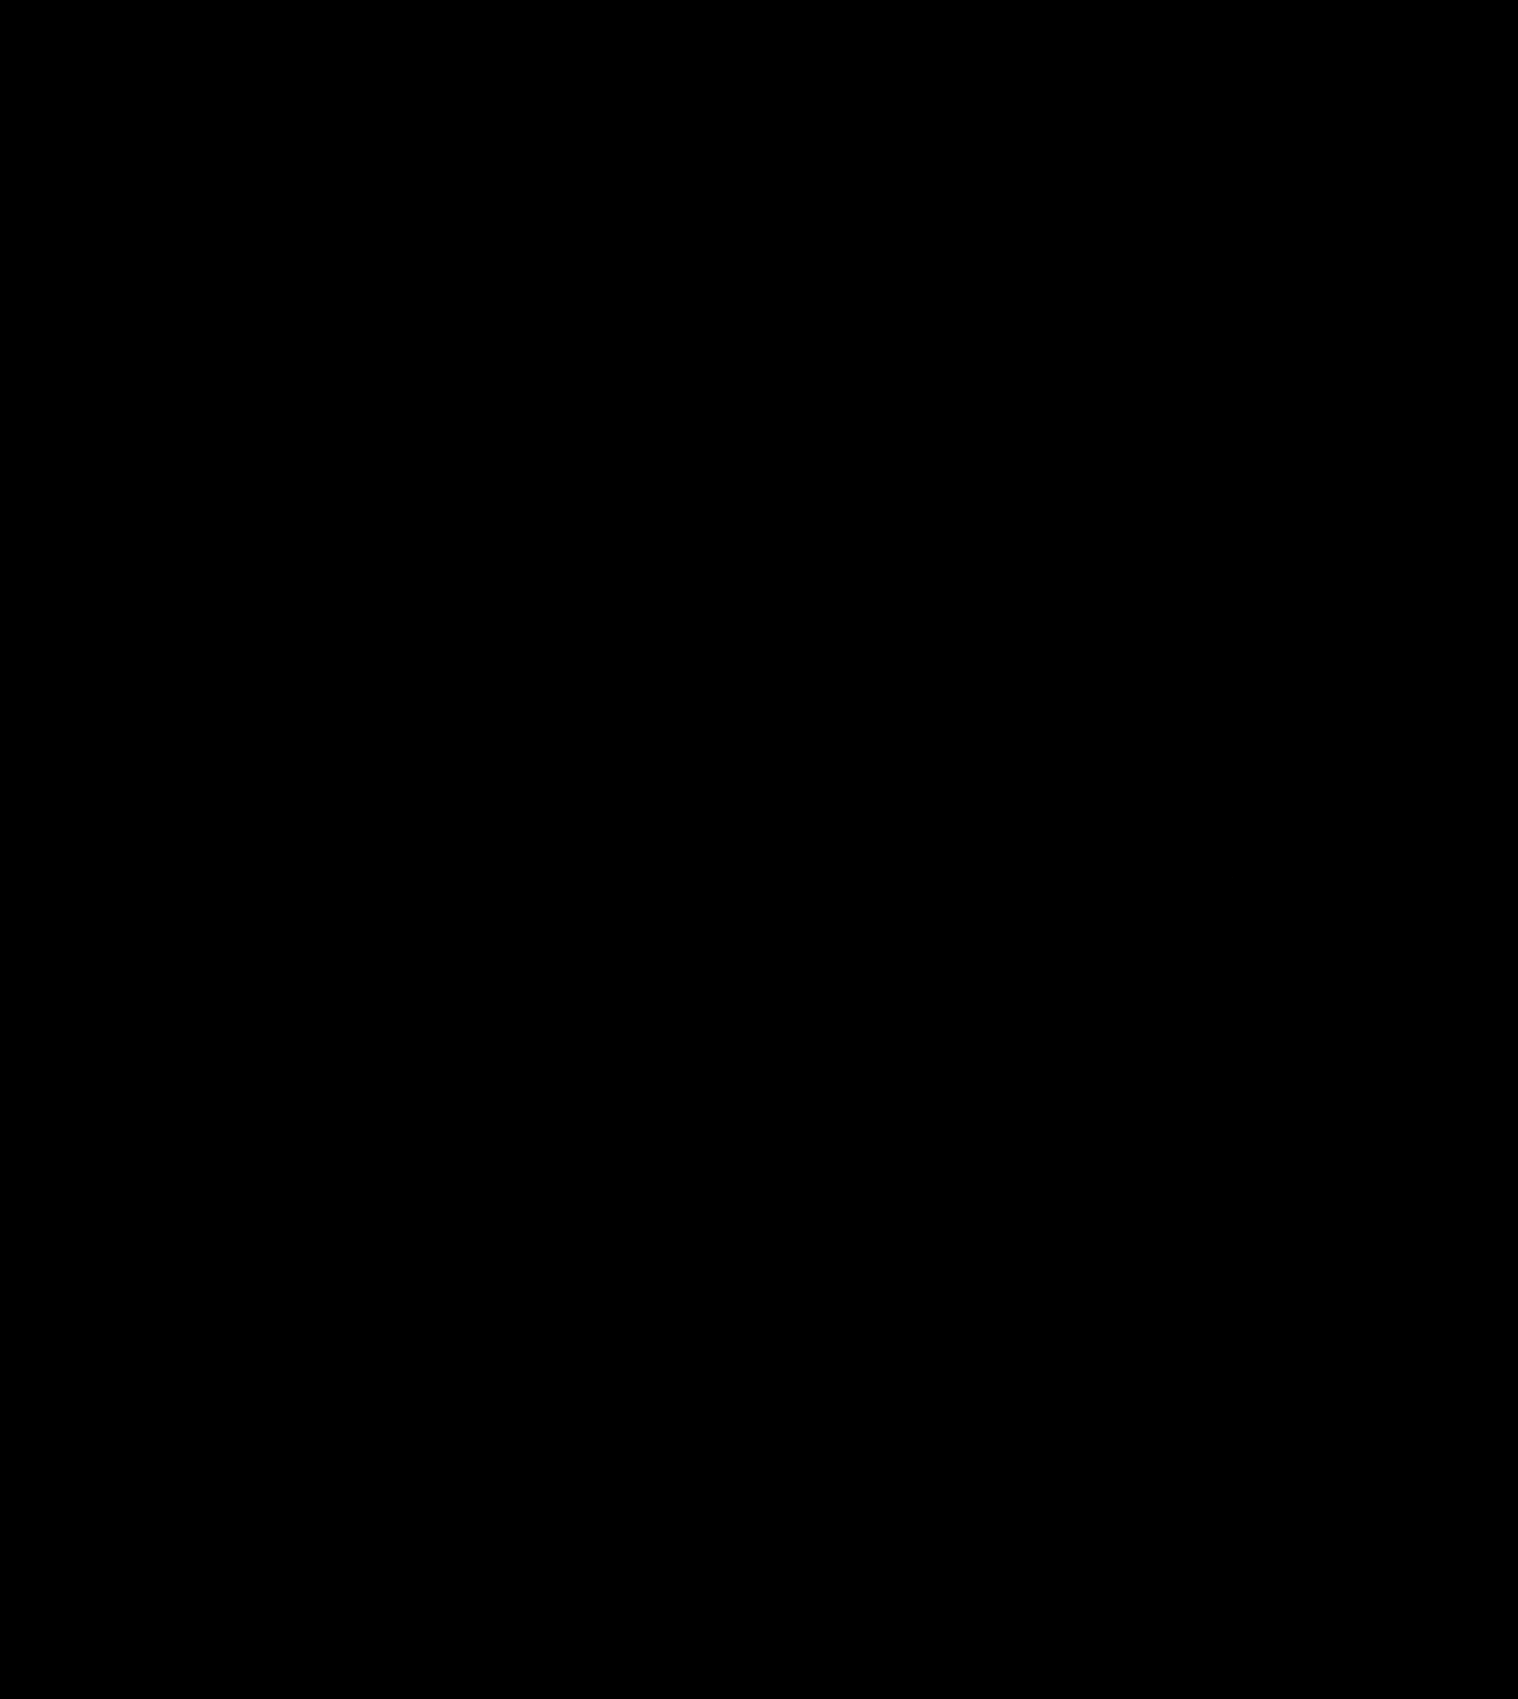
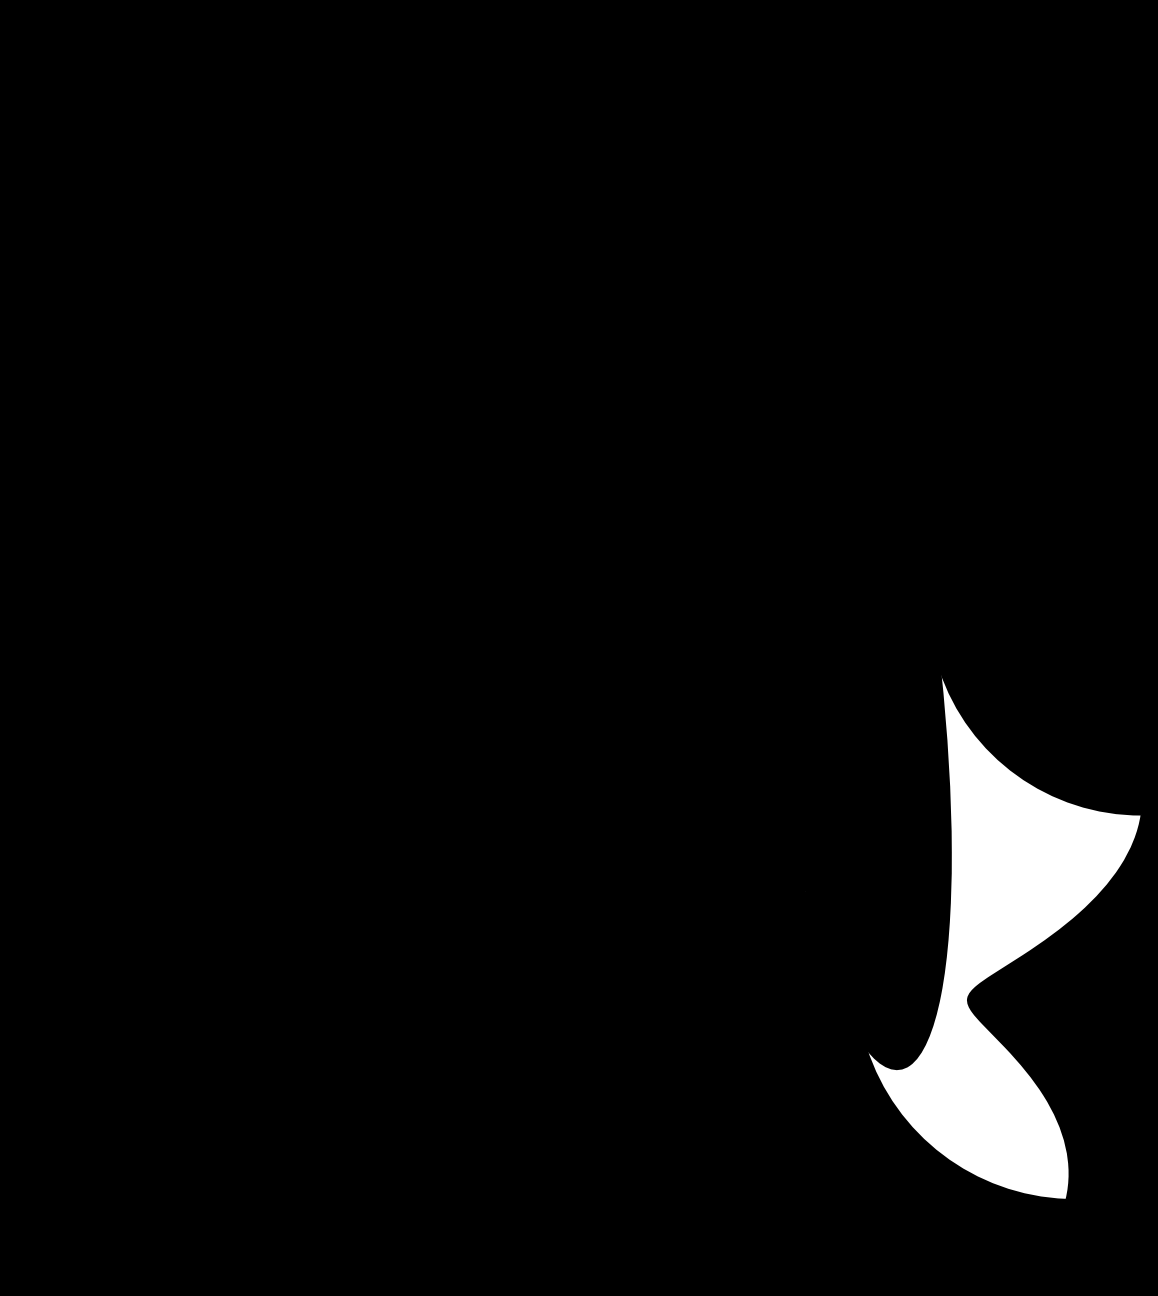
fill: (1315, 1225) -> (1003, 934), removed

